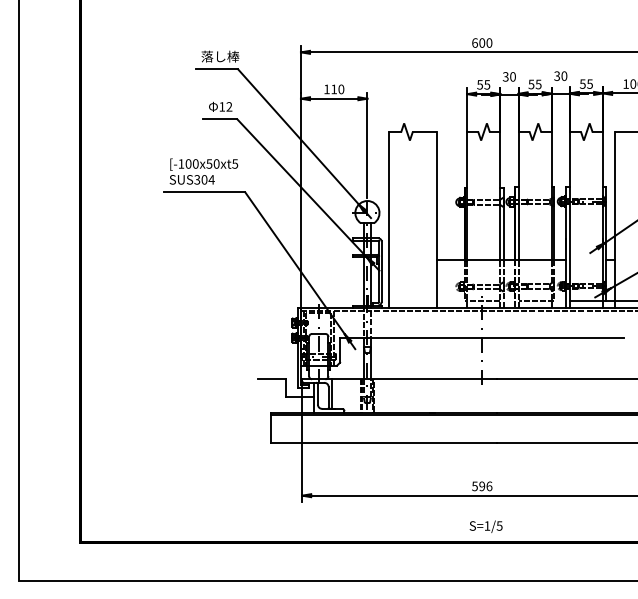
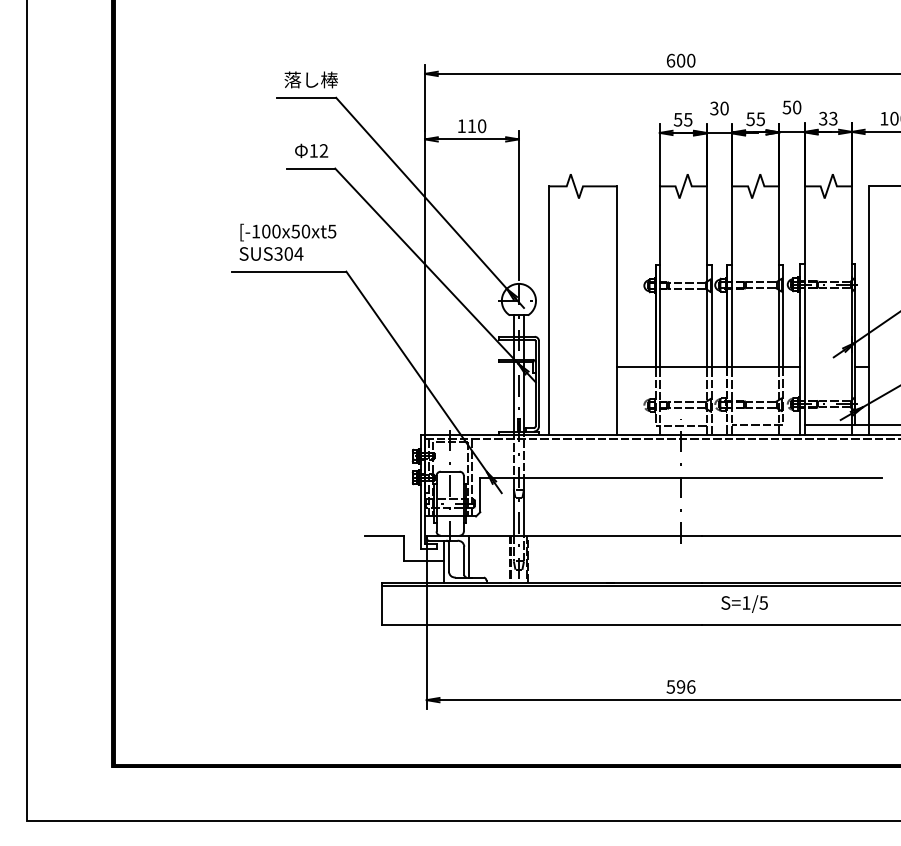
text: (557, 75) -> (787, 106), 30 -> 50
text: (586, 83) -> (828, 117), 55 -> 33
text: (486, 526) -> (744, 603), moved

